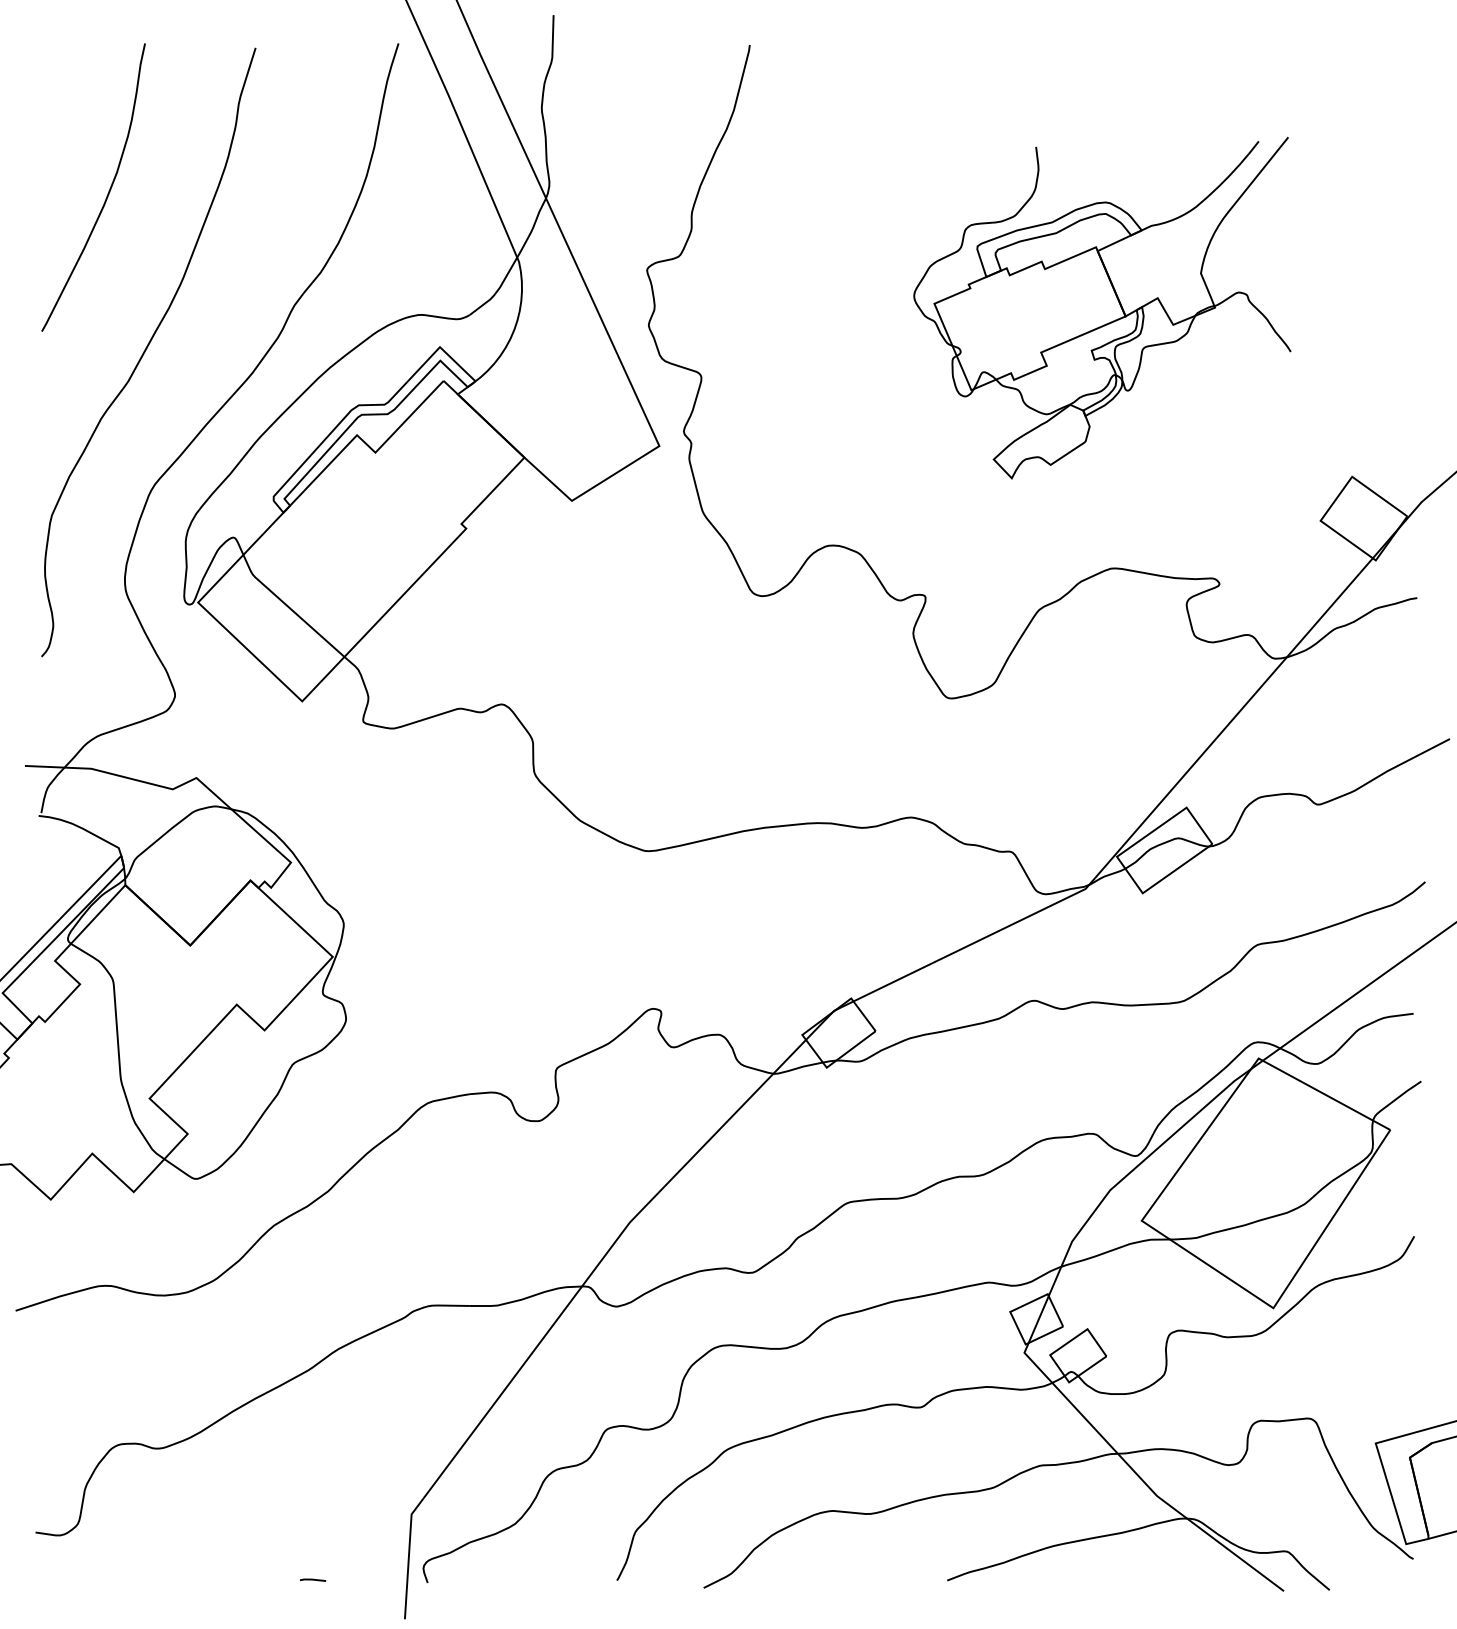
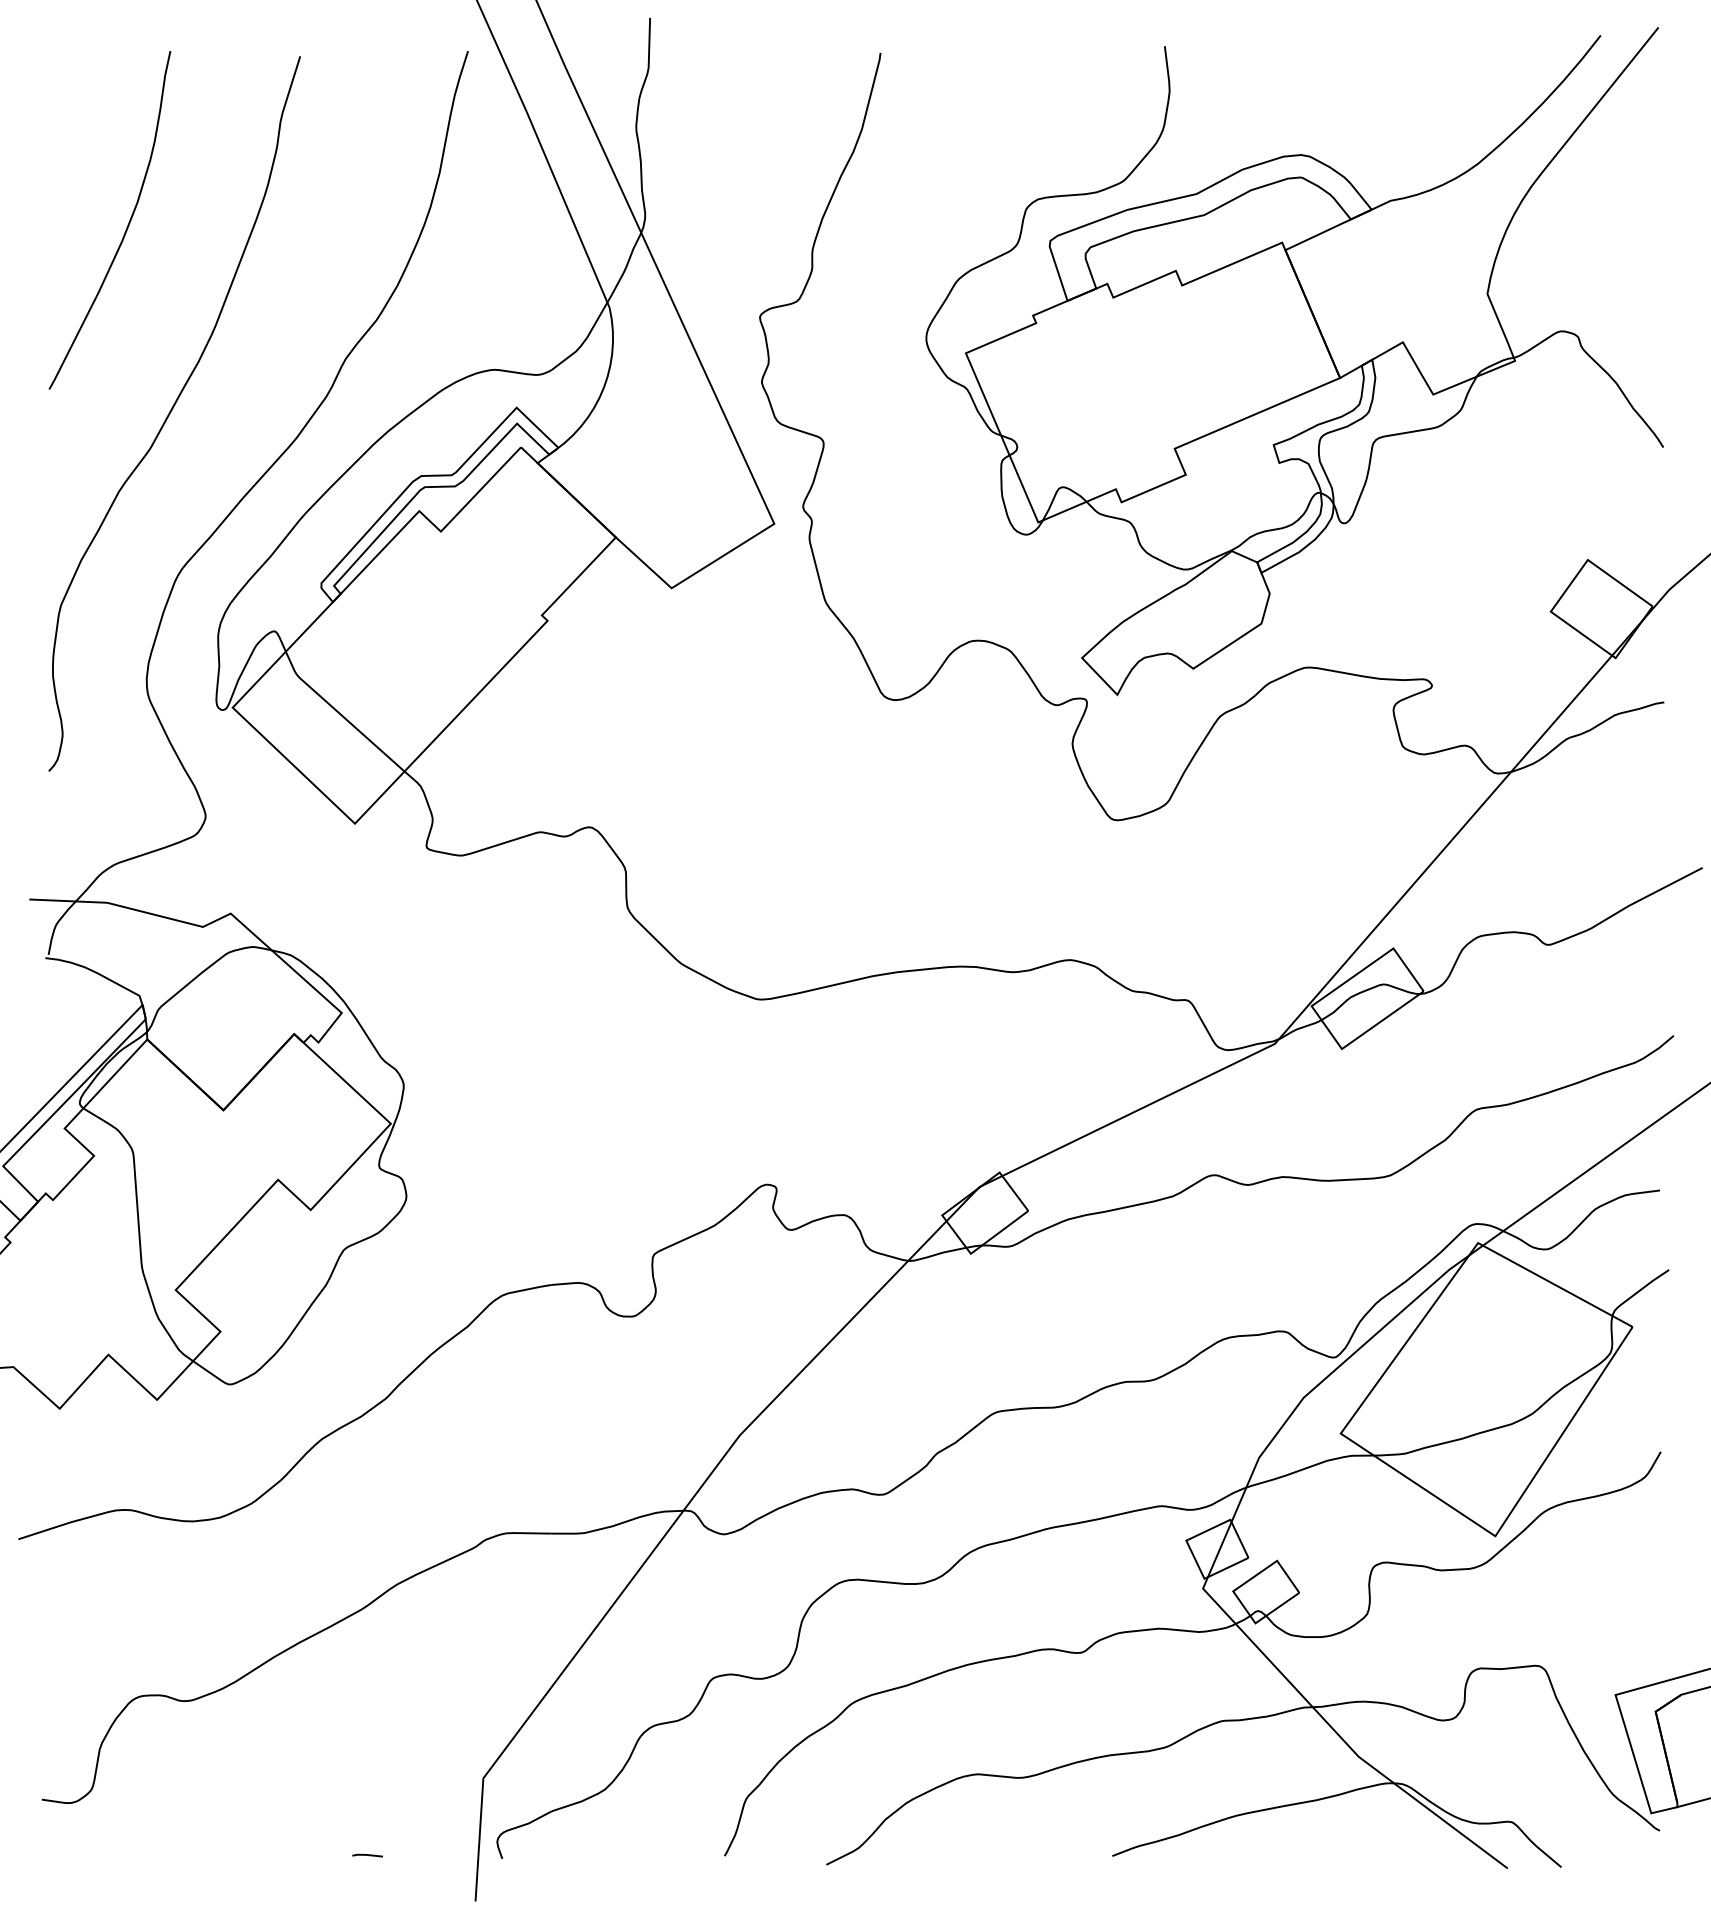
part: (1102, 307) -> (1294, 361), size x1.67

